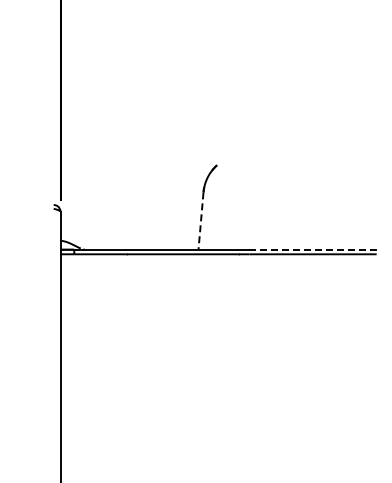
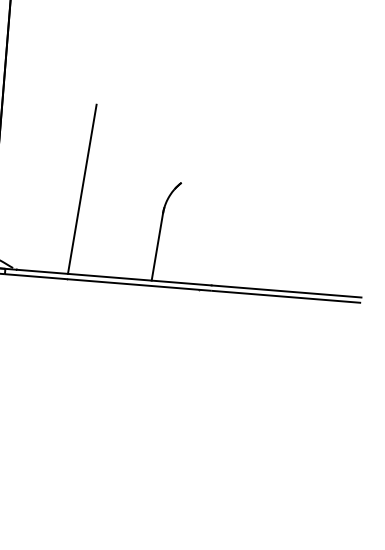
line: (133, 177) -> (81, 189), added
line: (201, 221) -> (157, 247), dashed -> solid
line: (312, 249) -> (286, 291), dashed -> solid

